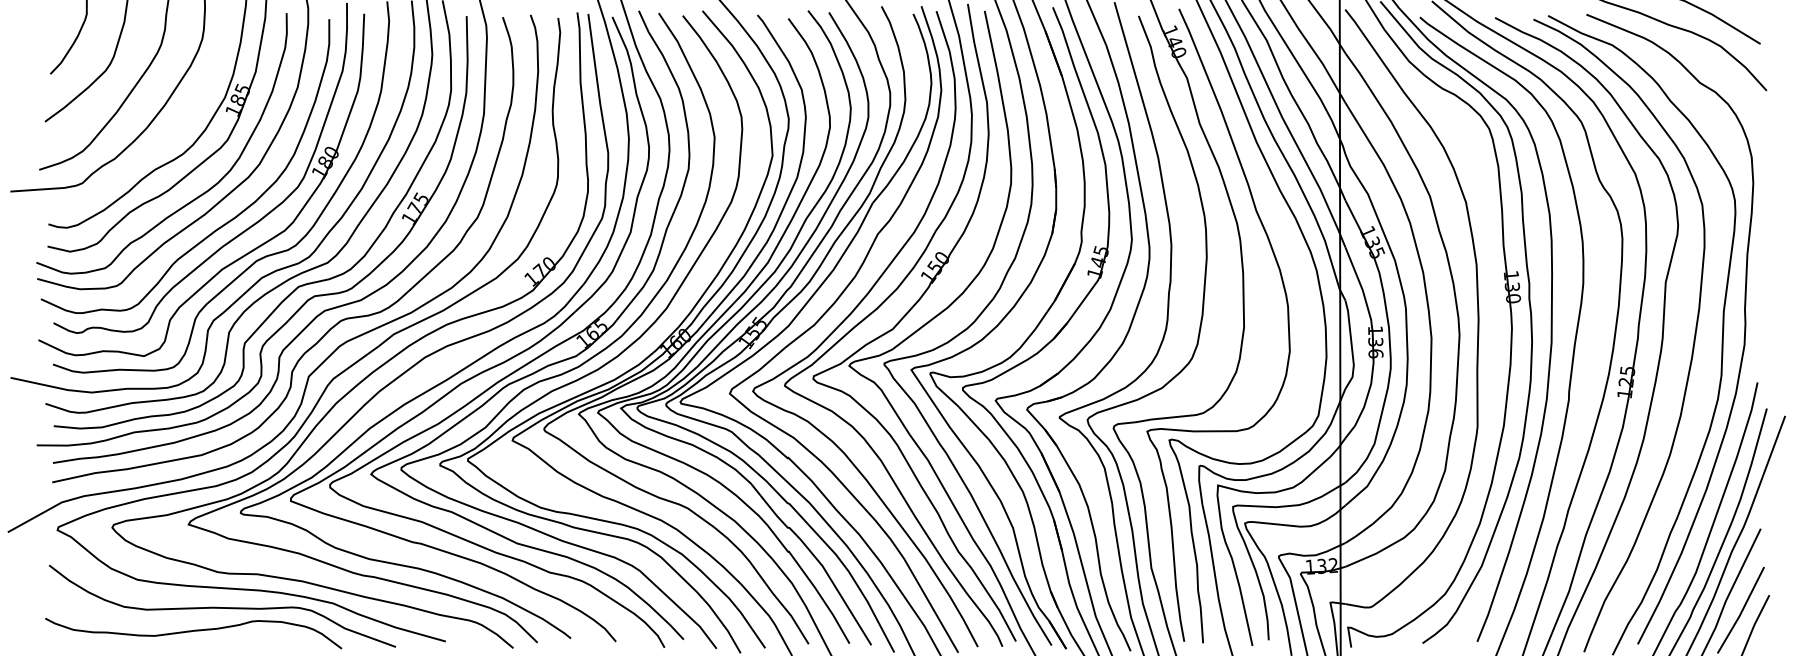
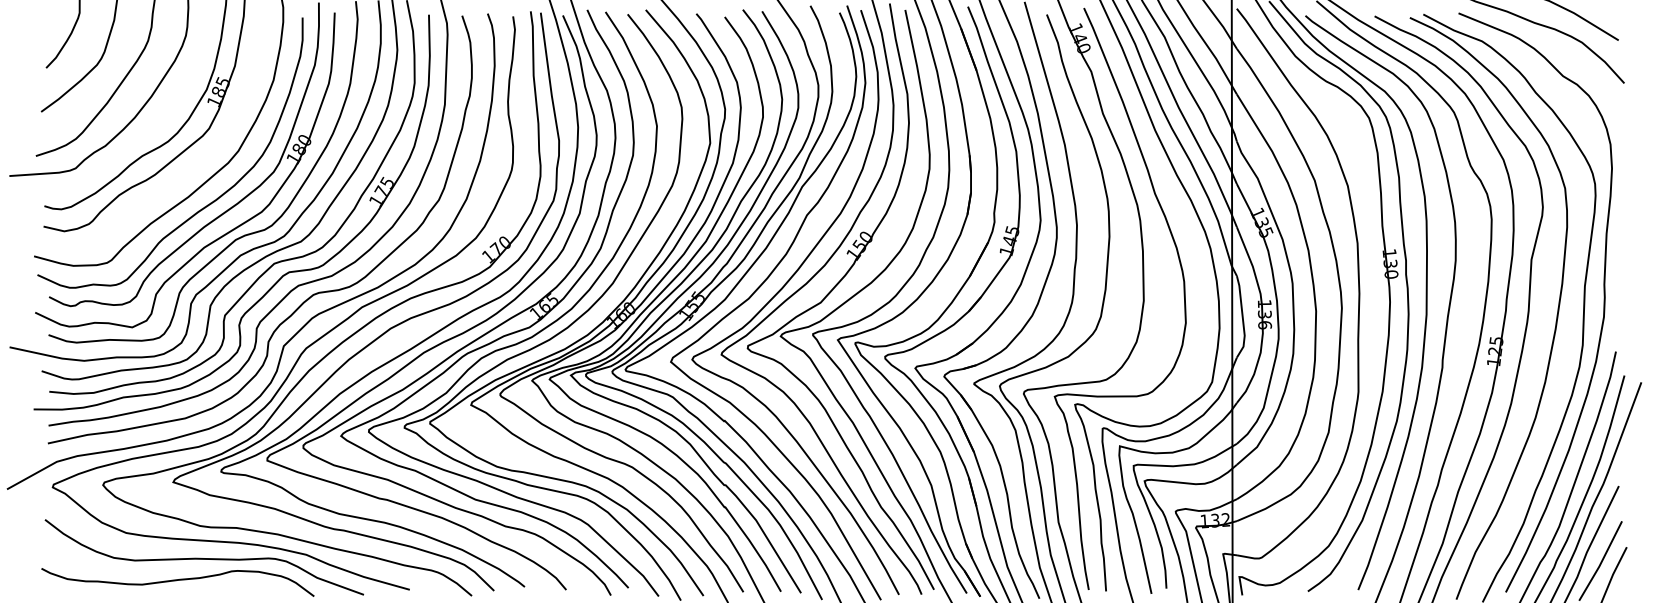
curve: (197, 196) -> (181, 180), removed

